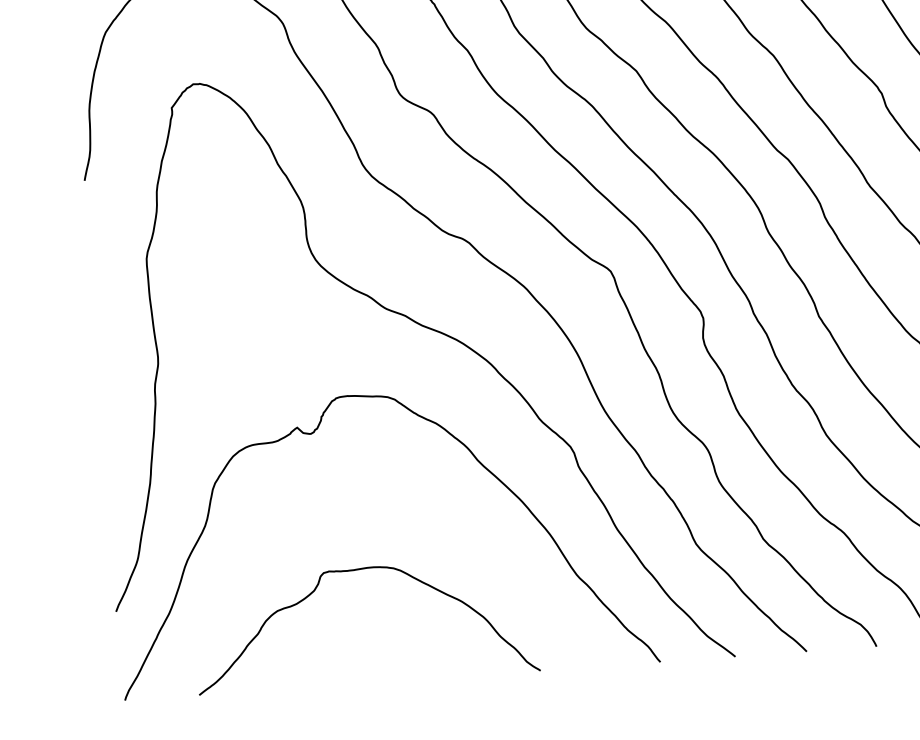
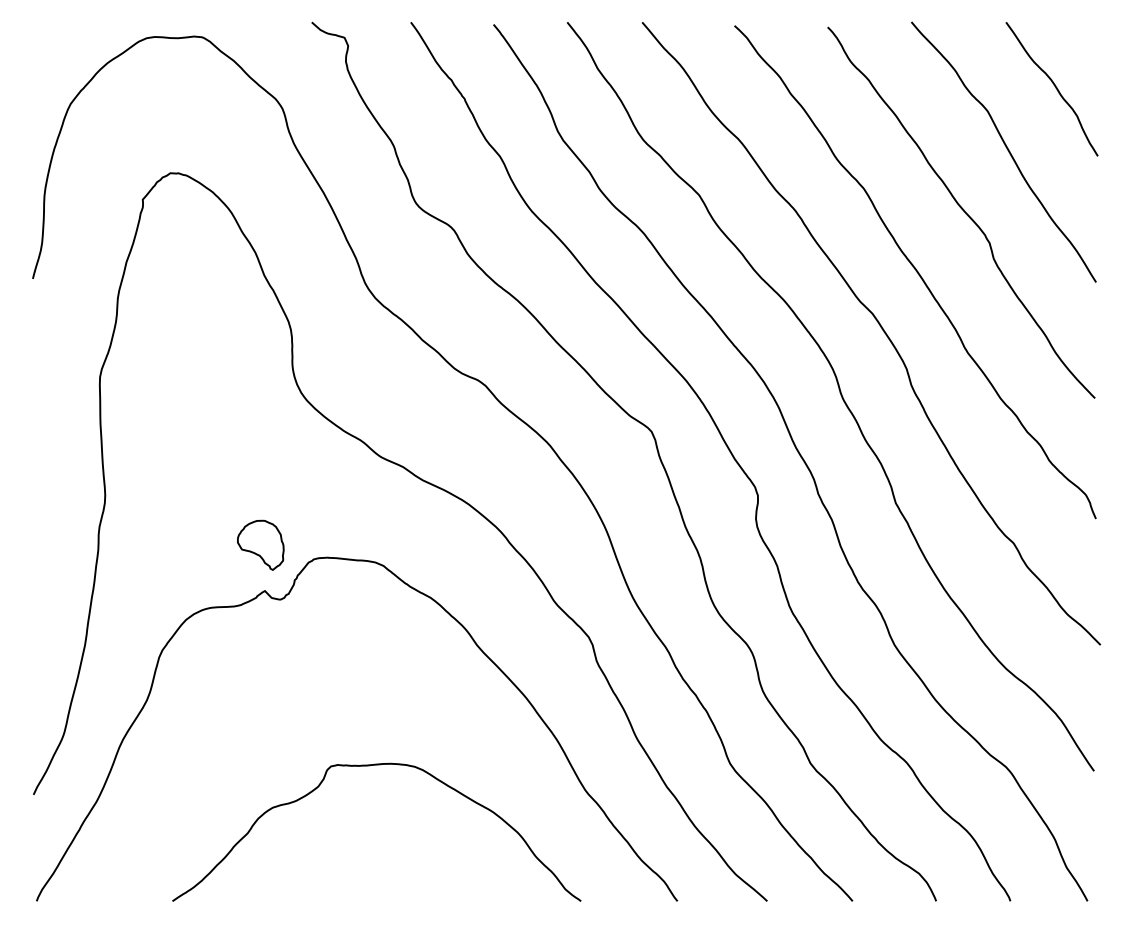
part: (290, 389) -> (260, 544), added
curve: (356, 570) -> (370, 766), moved

